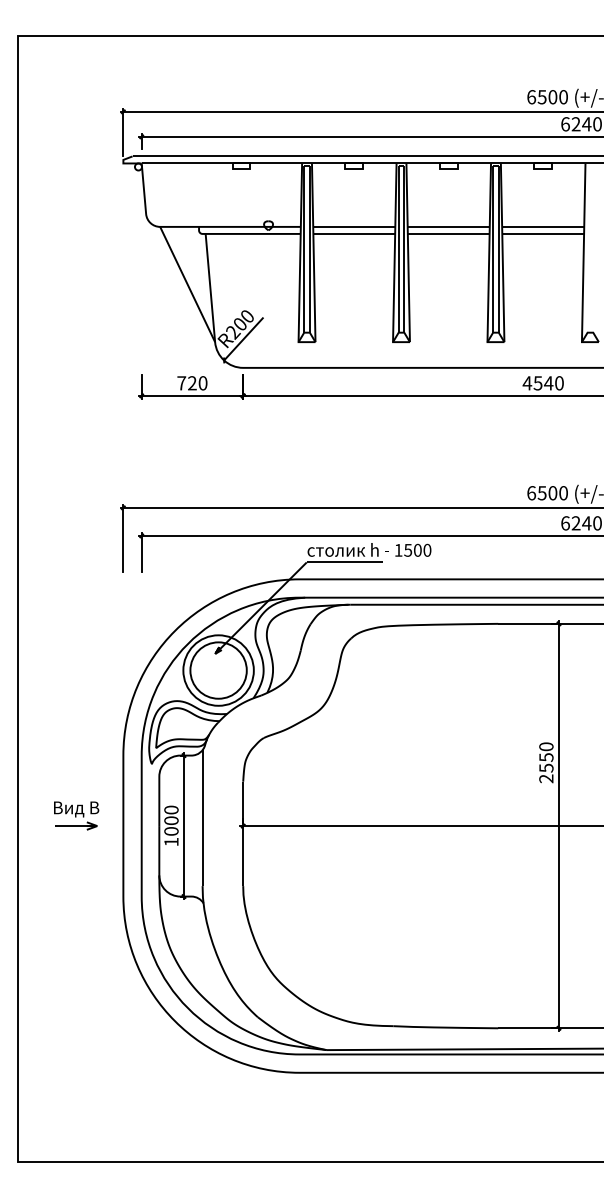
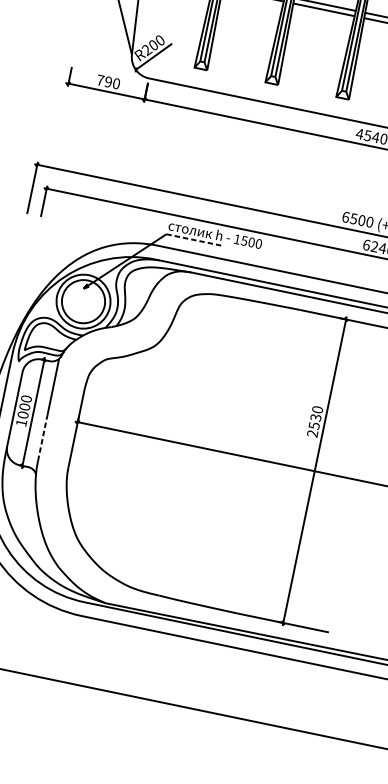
text: (192, 383) -> (108, 82), 720 -> 790
line: (345, 562) -> (195, 240), solid -> dashed
text: (546, 757) -> (316, 417), 2550 -> 2530
line: (202, 855) -> (42, 437), solid -> dashed

